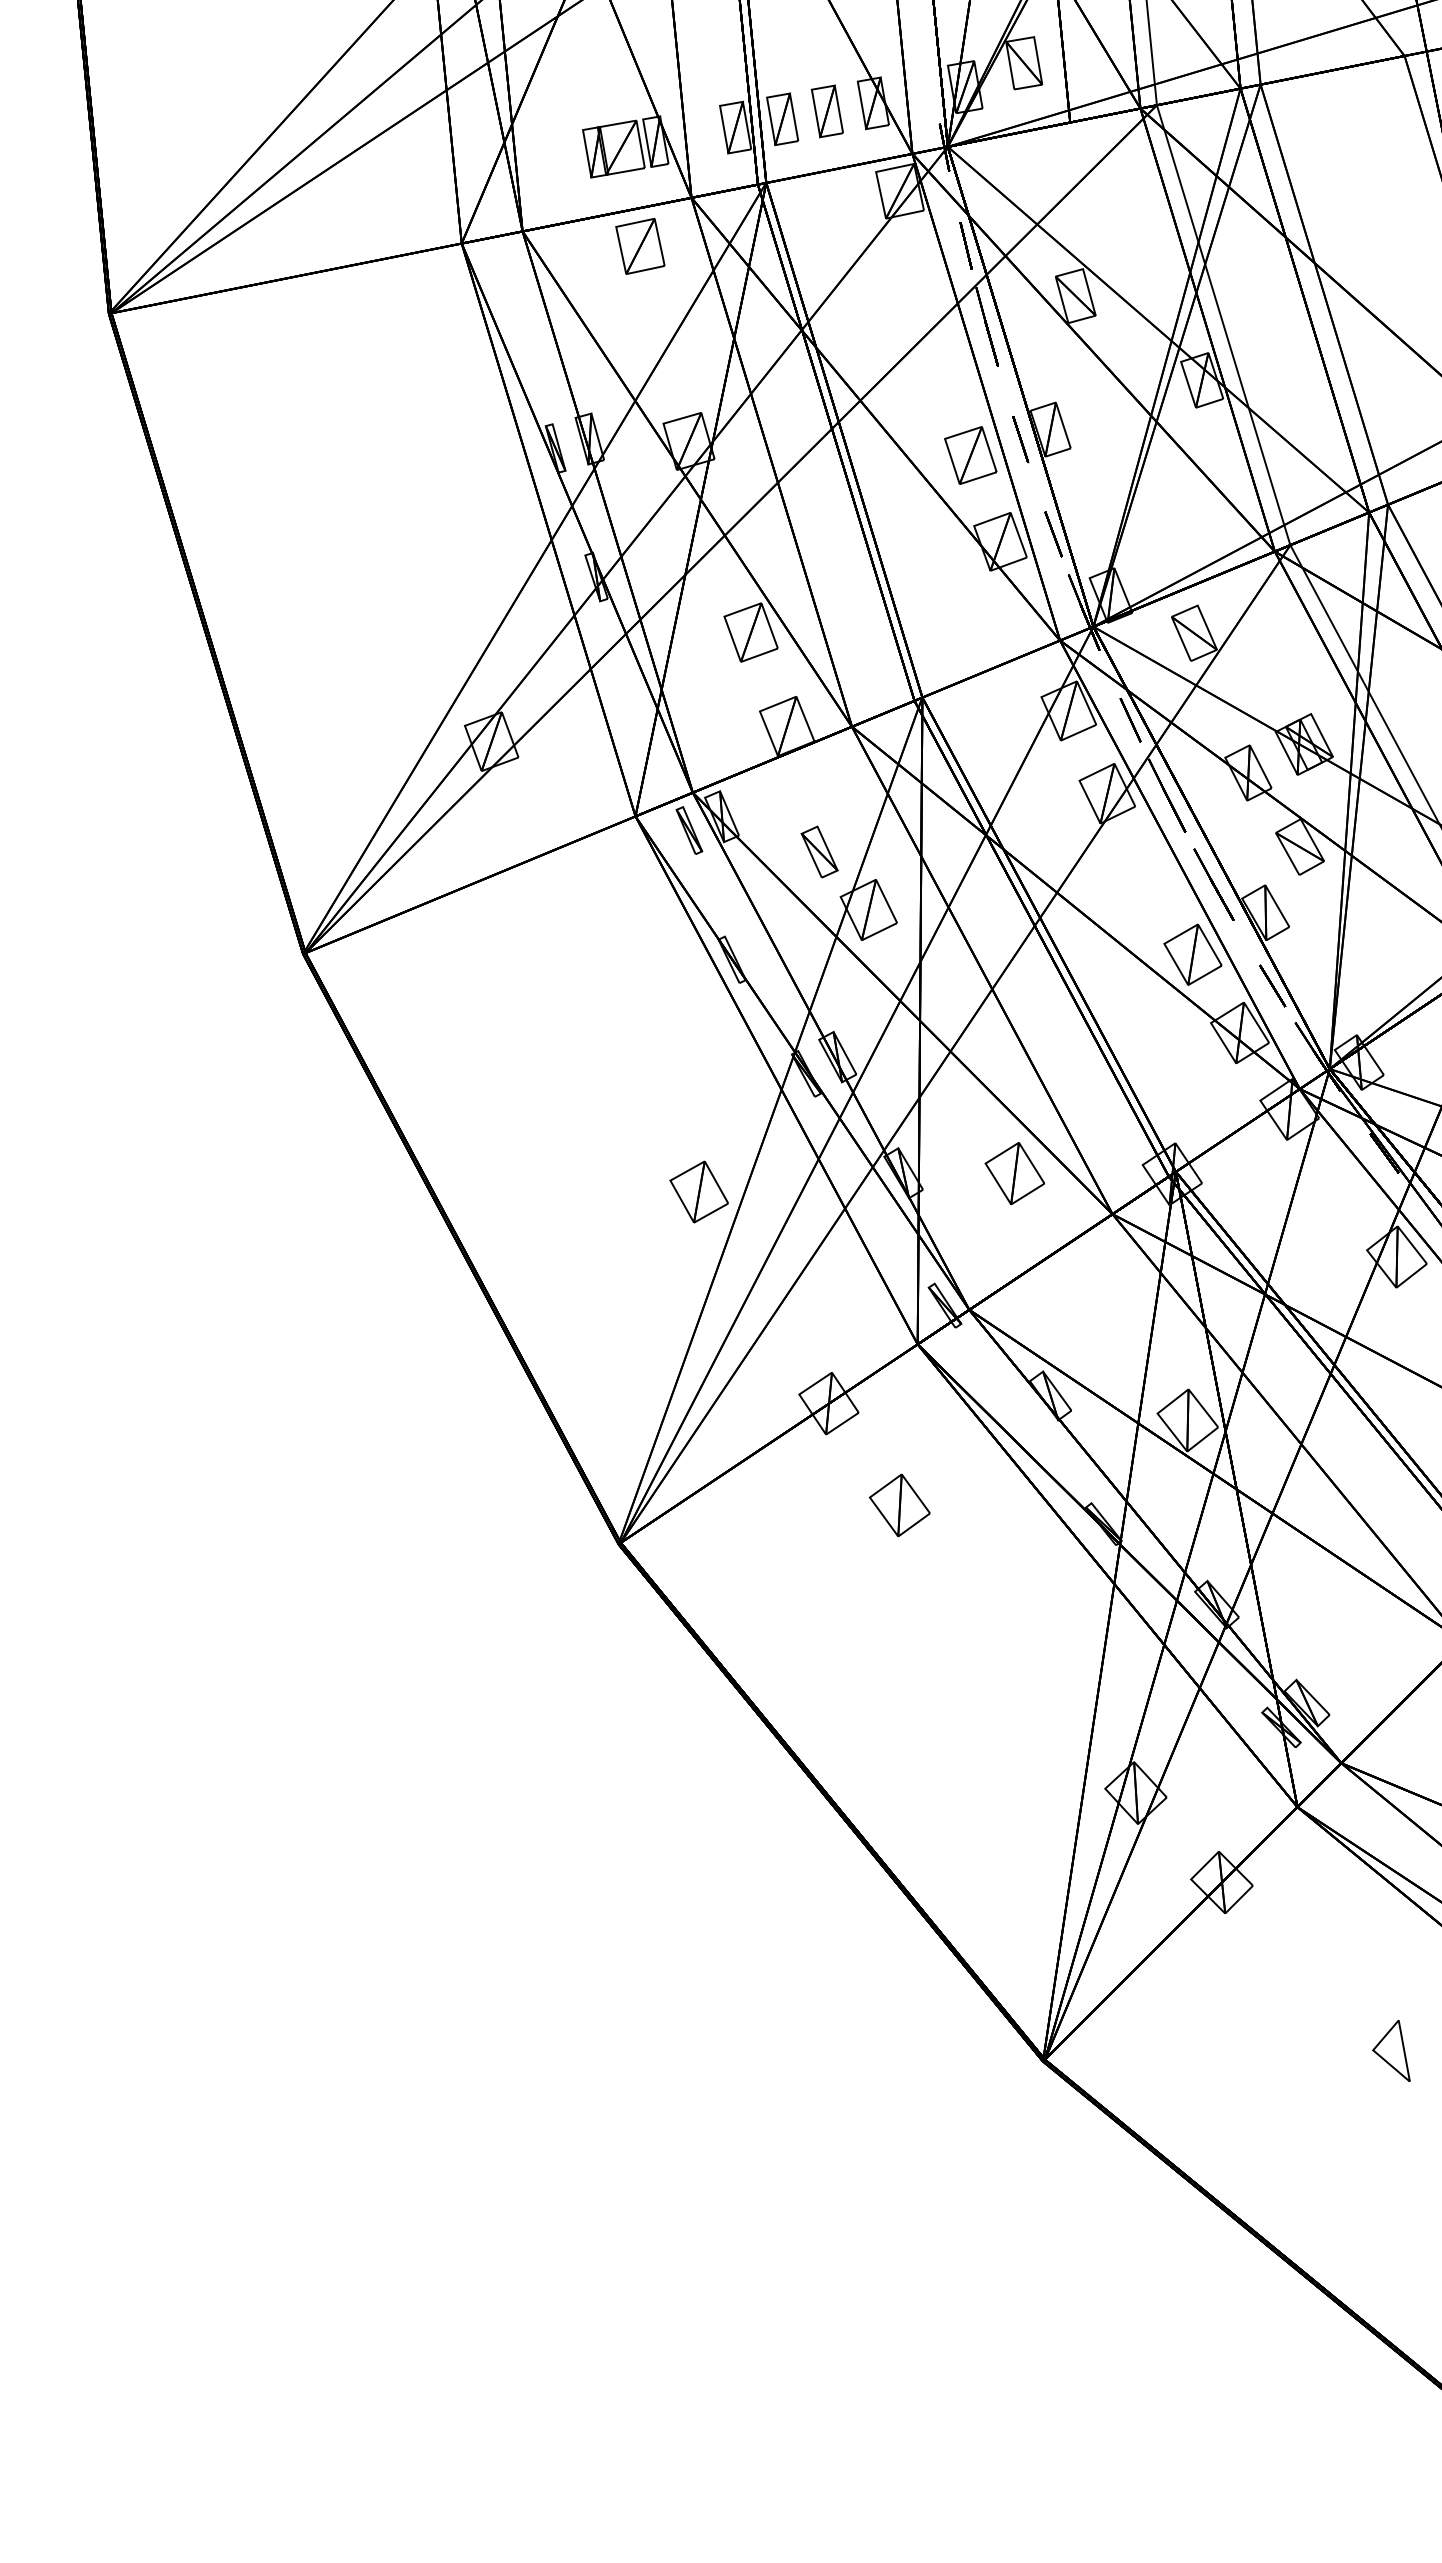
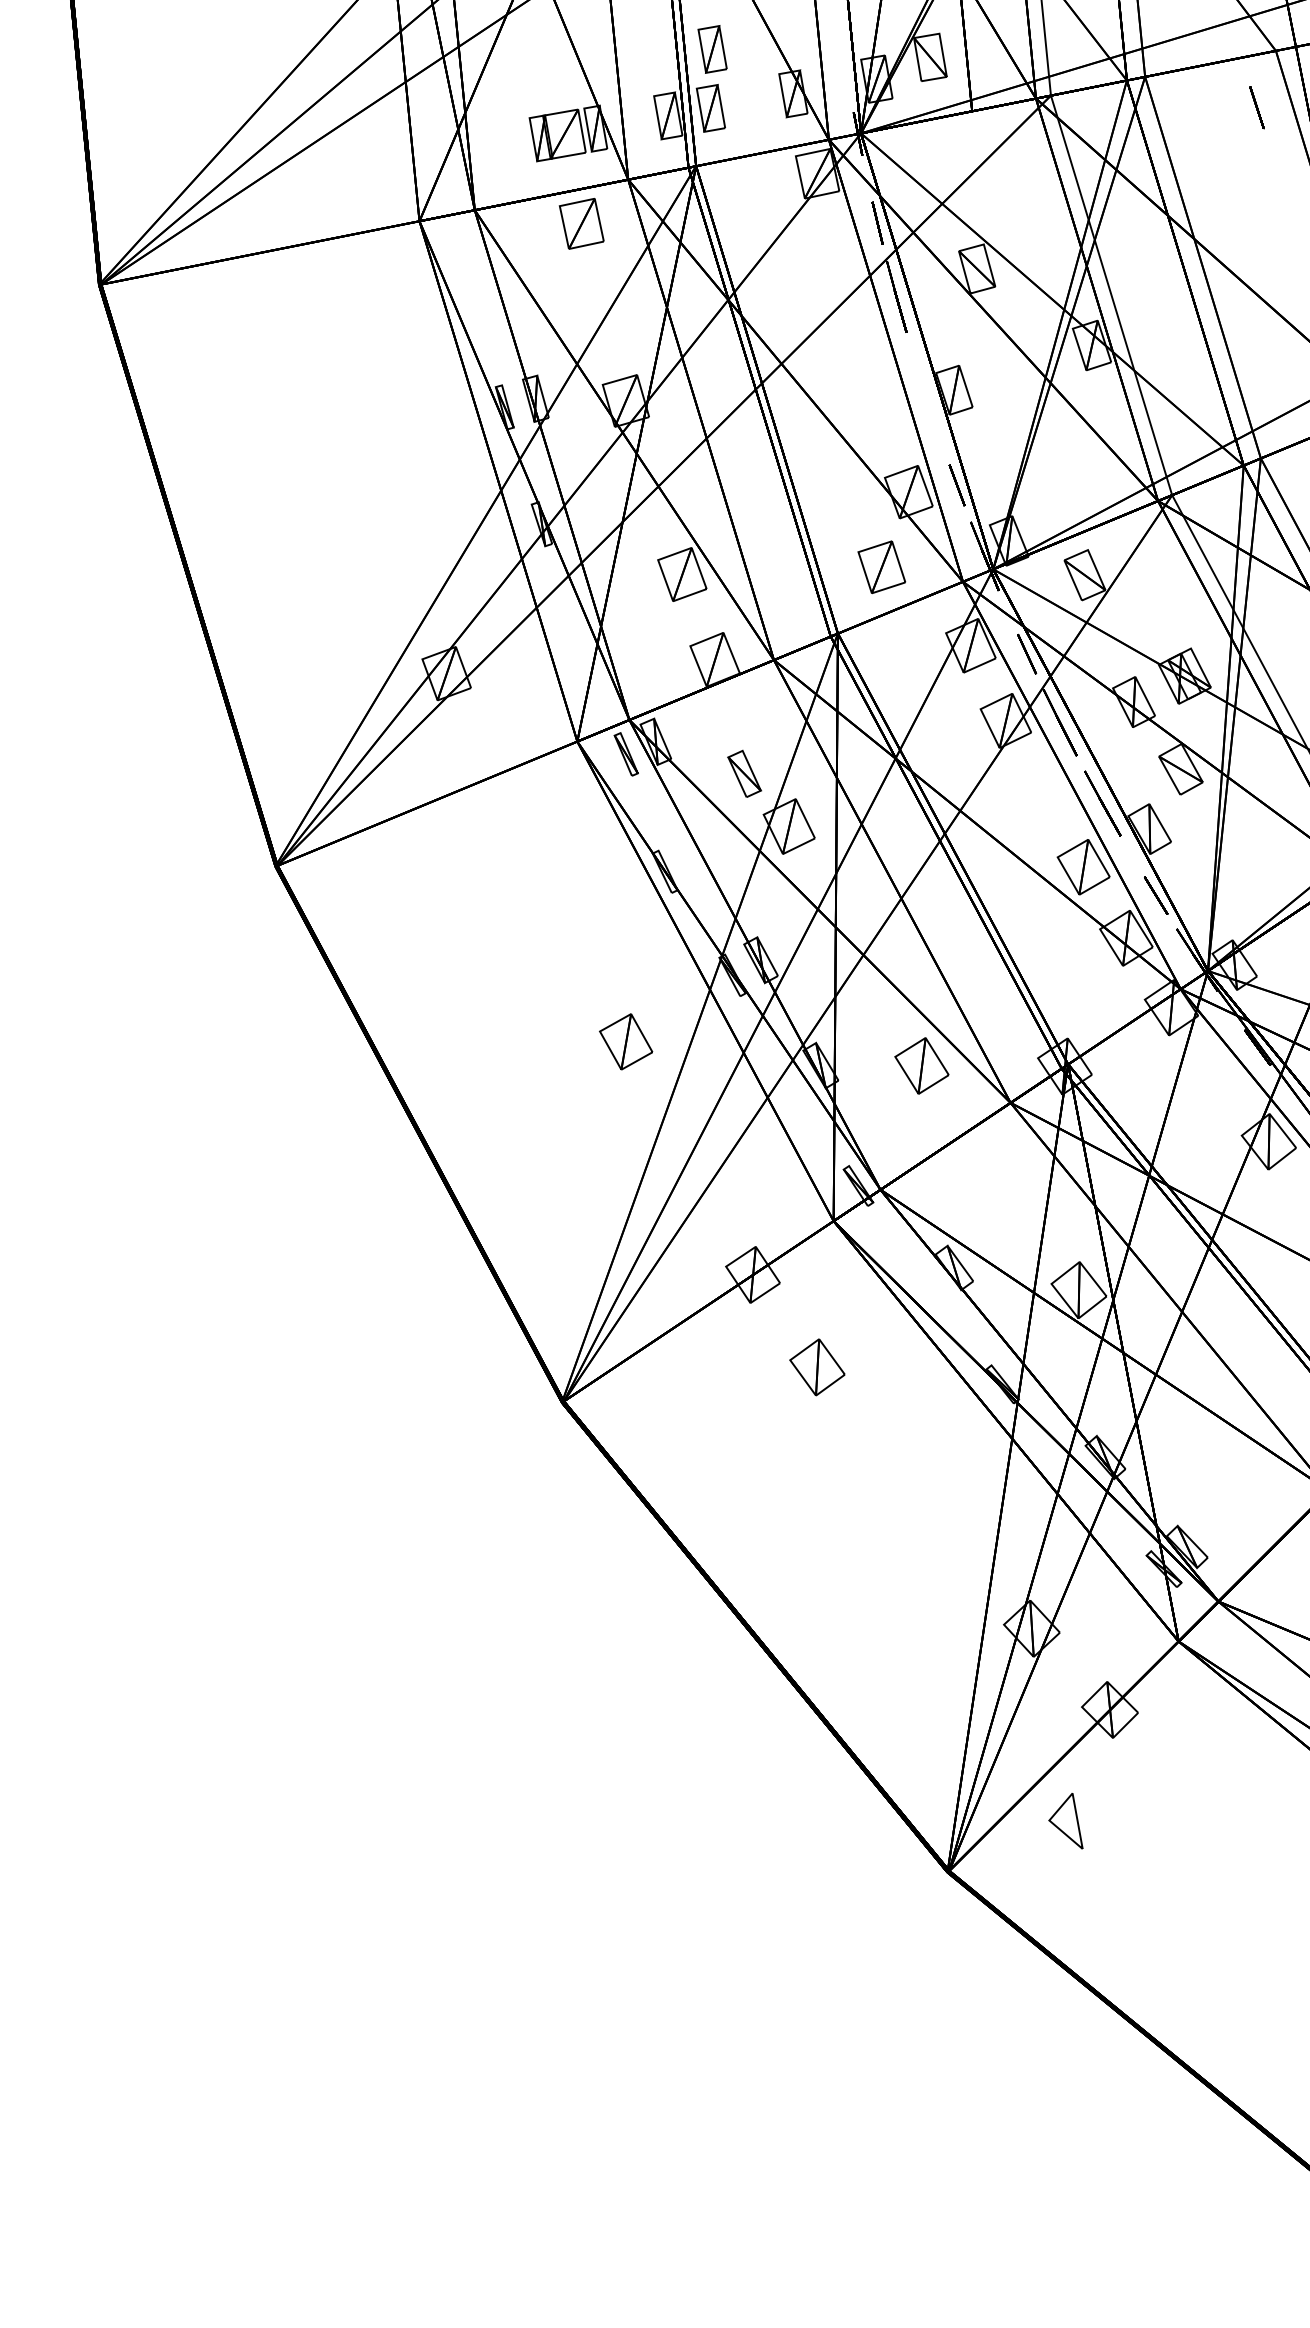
part: (826, 111) -> (711, 49), moved
line: (1020, 439) -> (1256, 107), moved
part: (970, 455) -> (881, 567), moved
part: (698, 1191) -> (625, 1041), moved
part: (1391, 2051) -> (1066, 1821), moved

